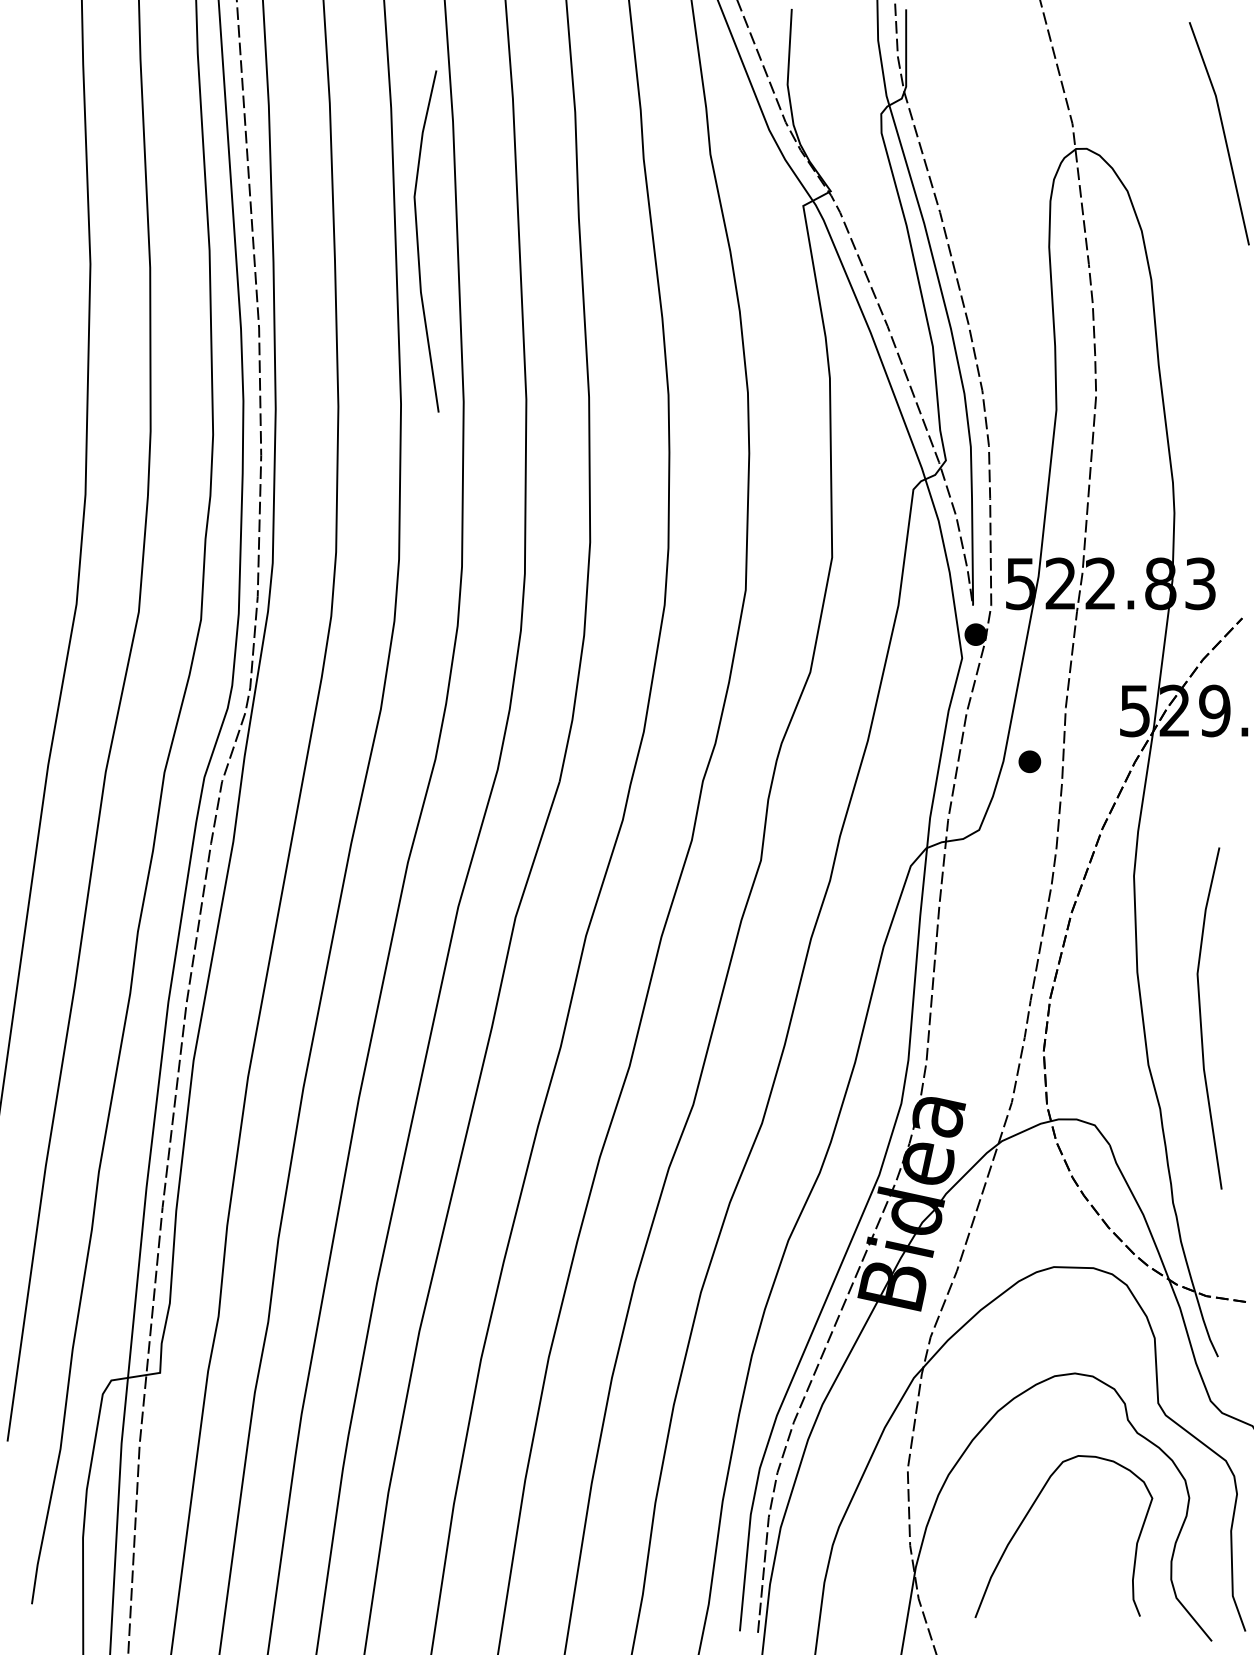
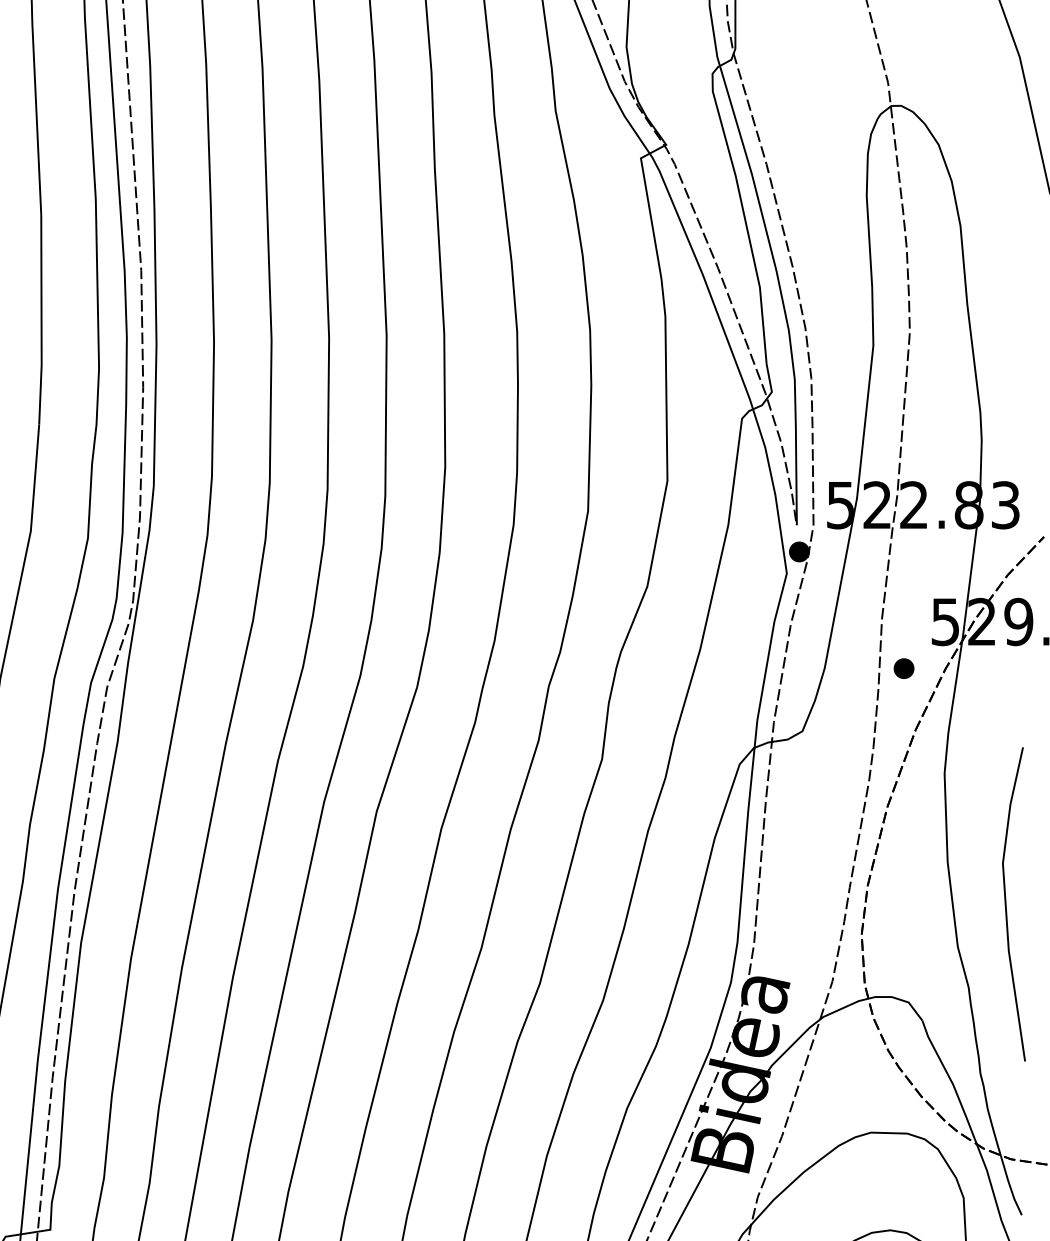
line: (418, 241) -> (287, 190), removed
part: (1029, 761) -> (903, 668), moved

